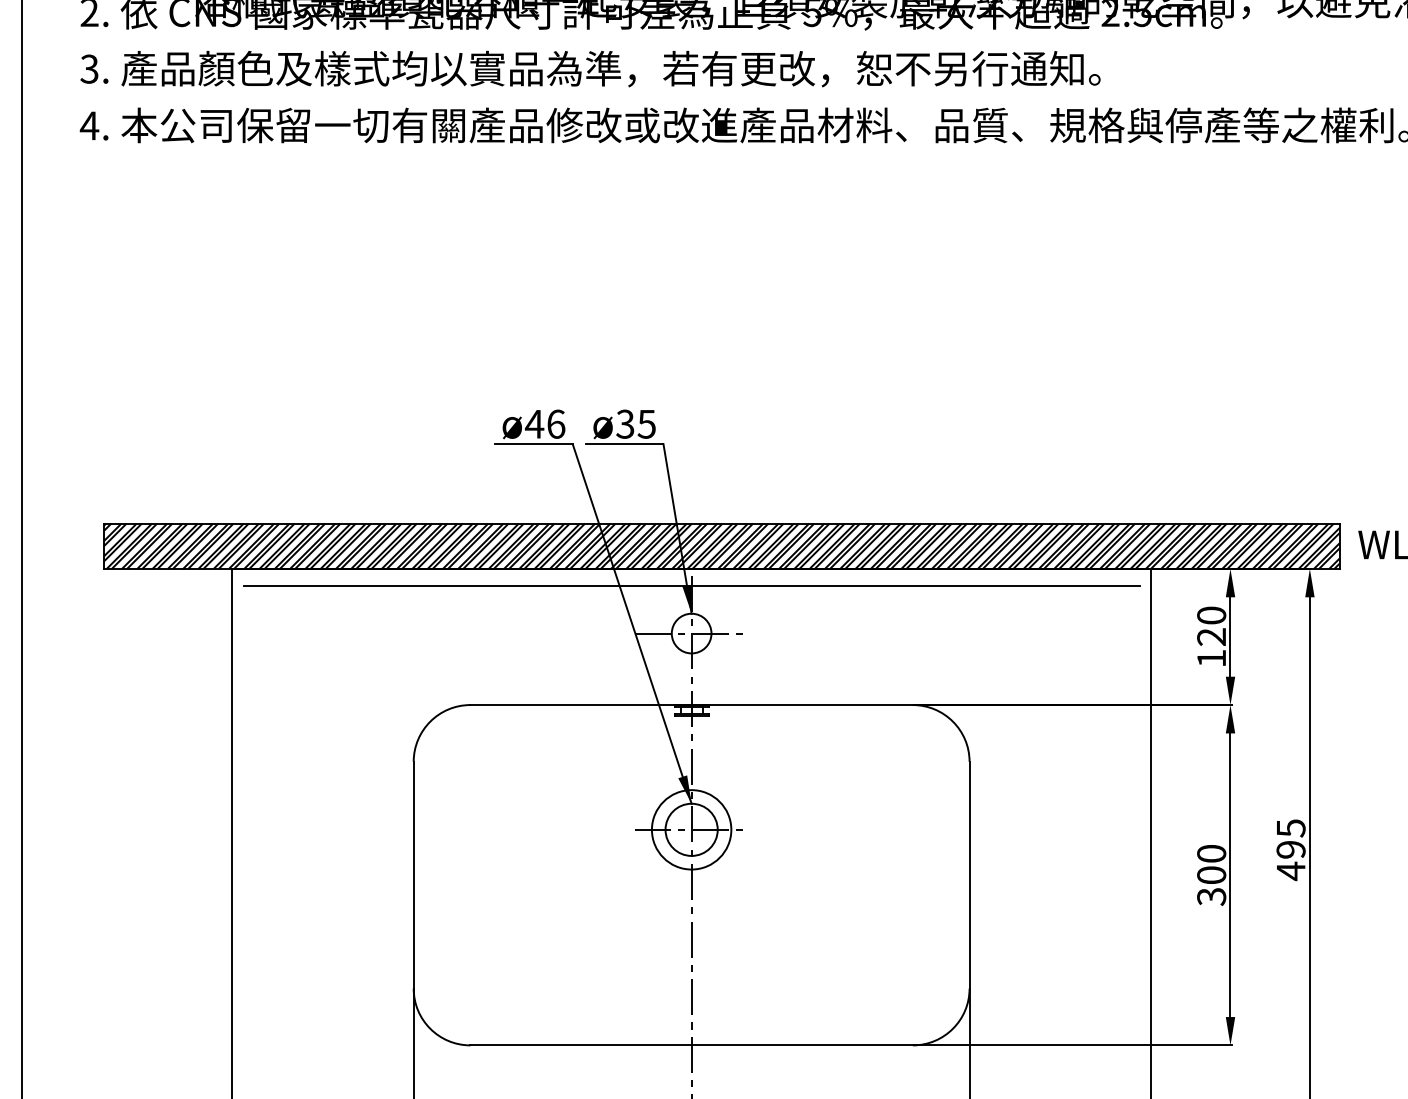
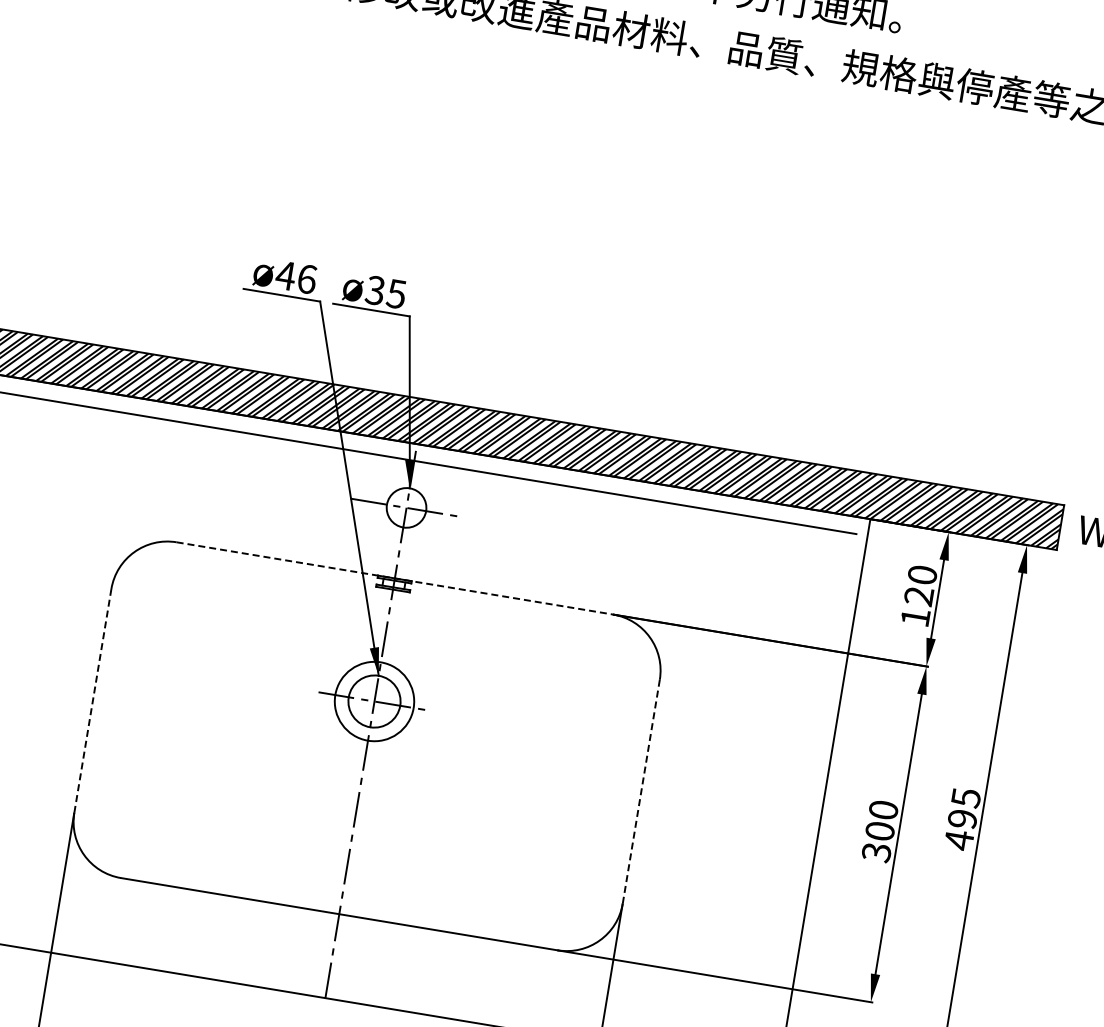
line: (692, 705) -> (395, 579), solid -> dashed
line: (413, 874) -> (92, 700), solid -> dashed
line: (969, 875) -> (641, 791), solid -> dashed

